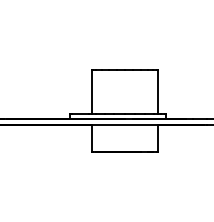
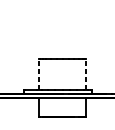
line: (92, 91) -> (39, 73), solid -> dashed
line: (157, 91) -> (86, 73), solid -> dashed

